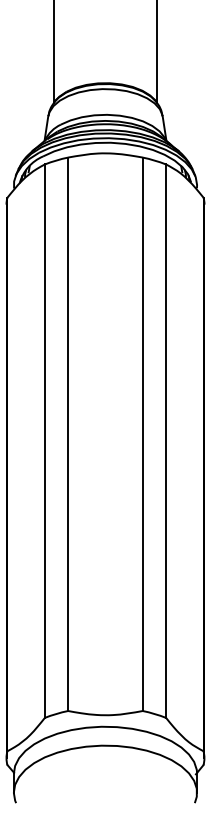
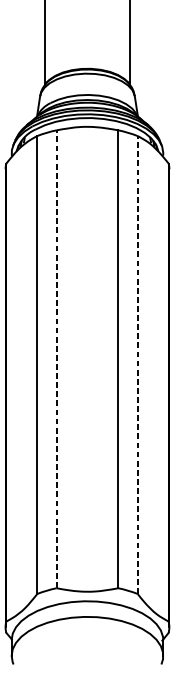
line: (68, 434) -> (56, 359), solid -> dashed
line: (166, 441) -> (137, 365), solid -> dashed

